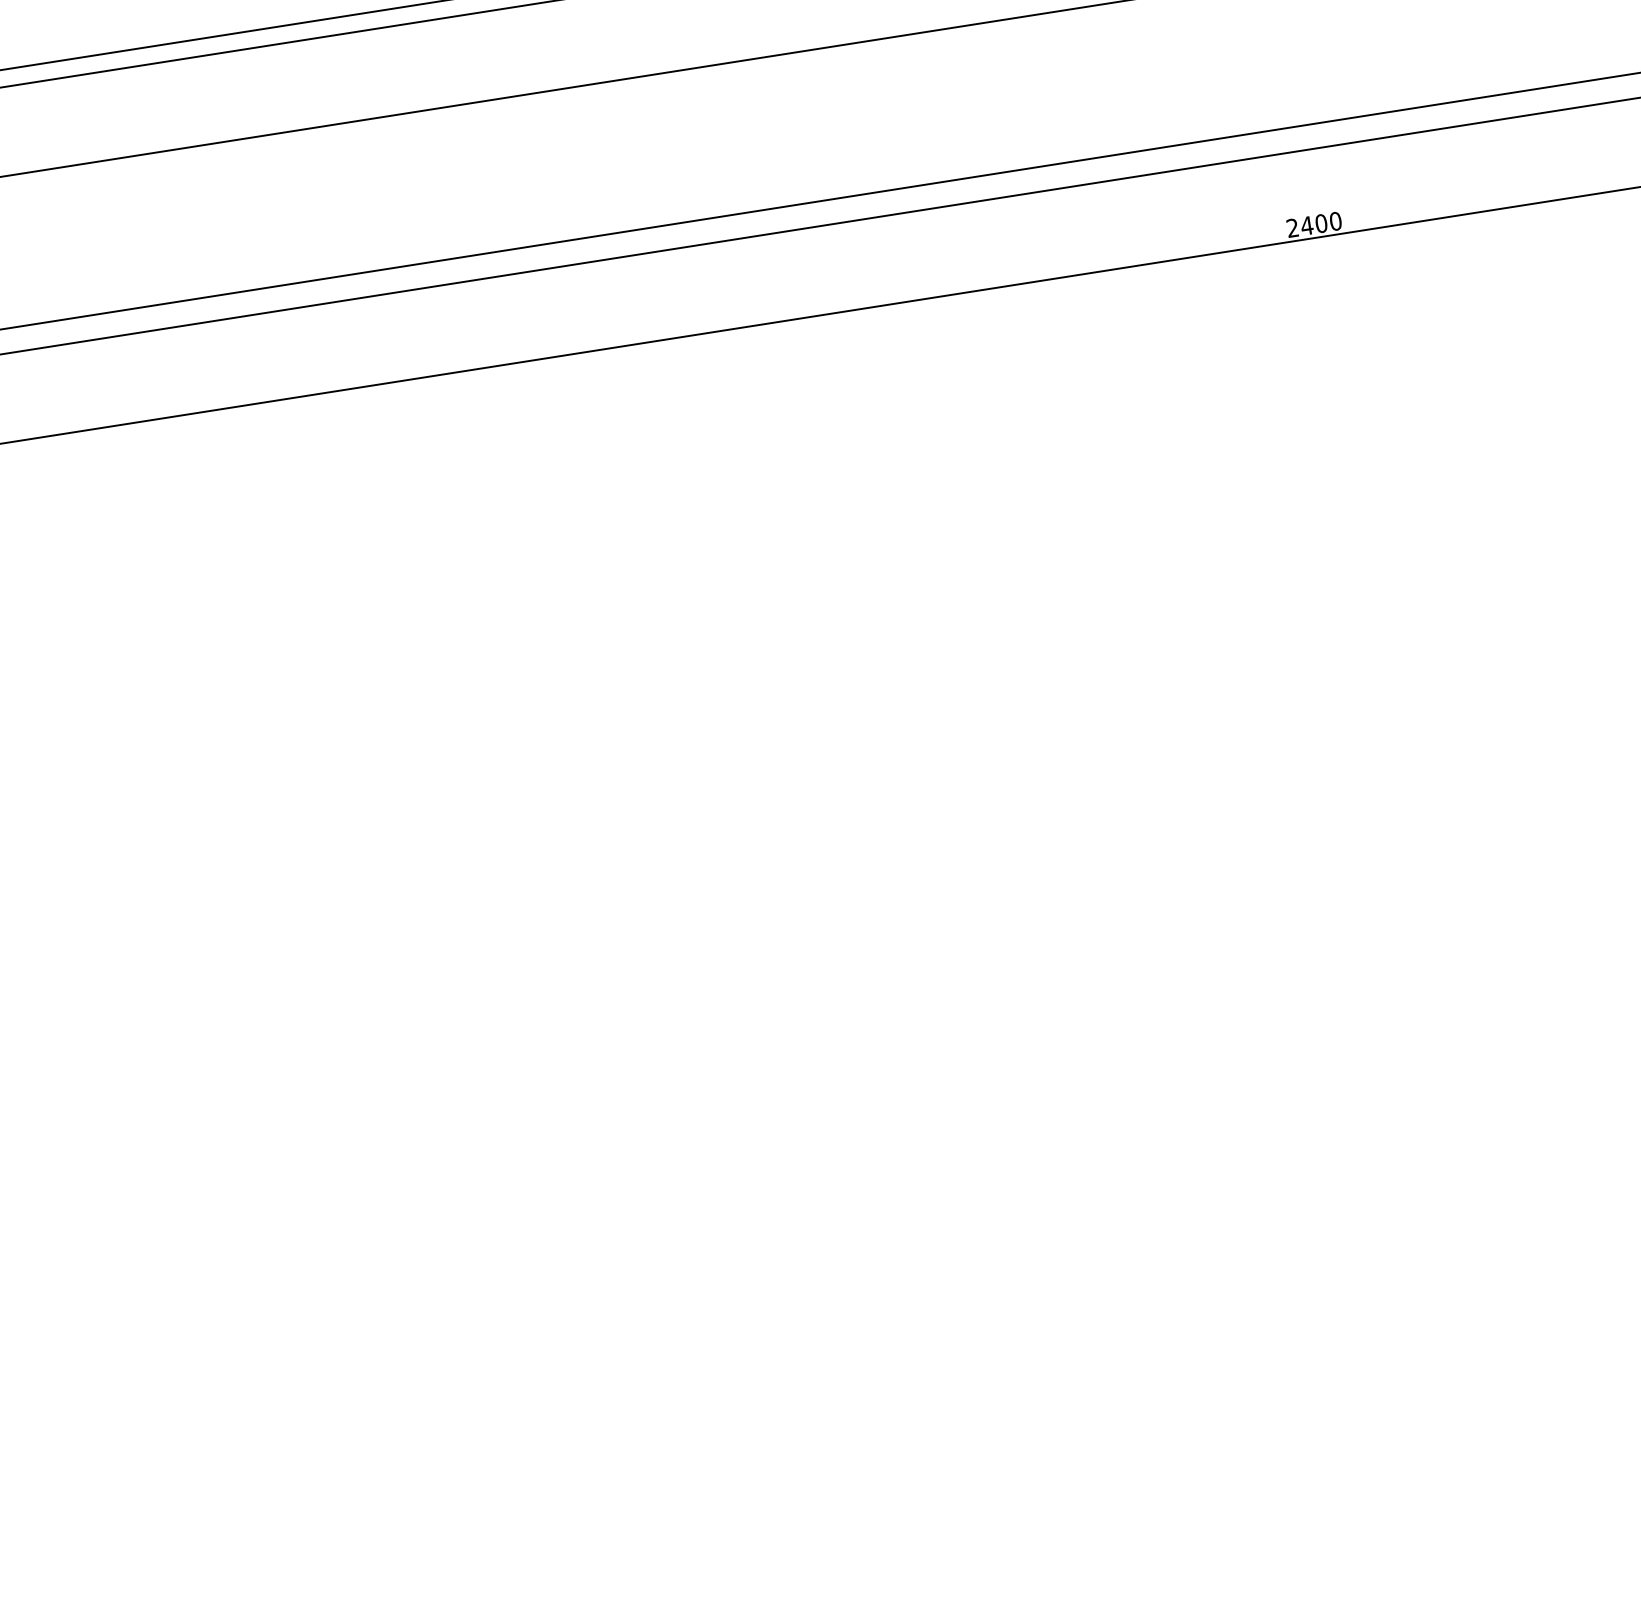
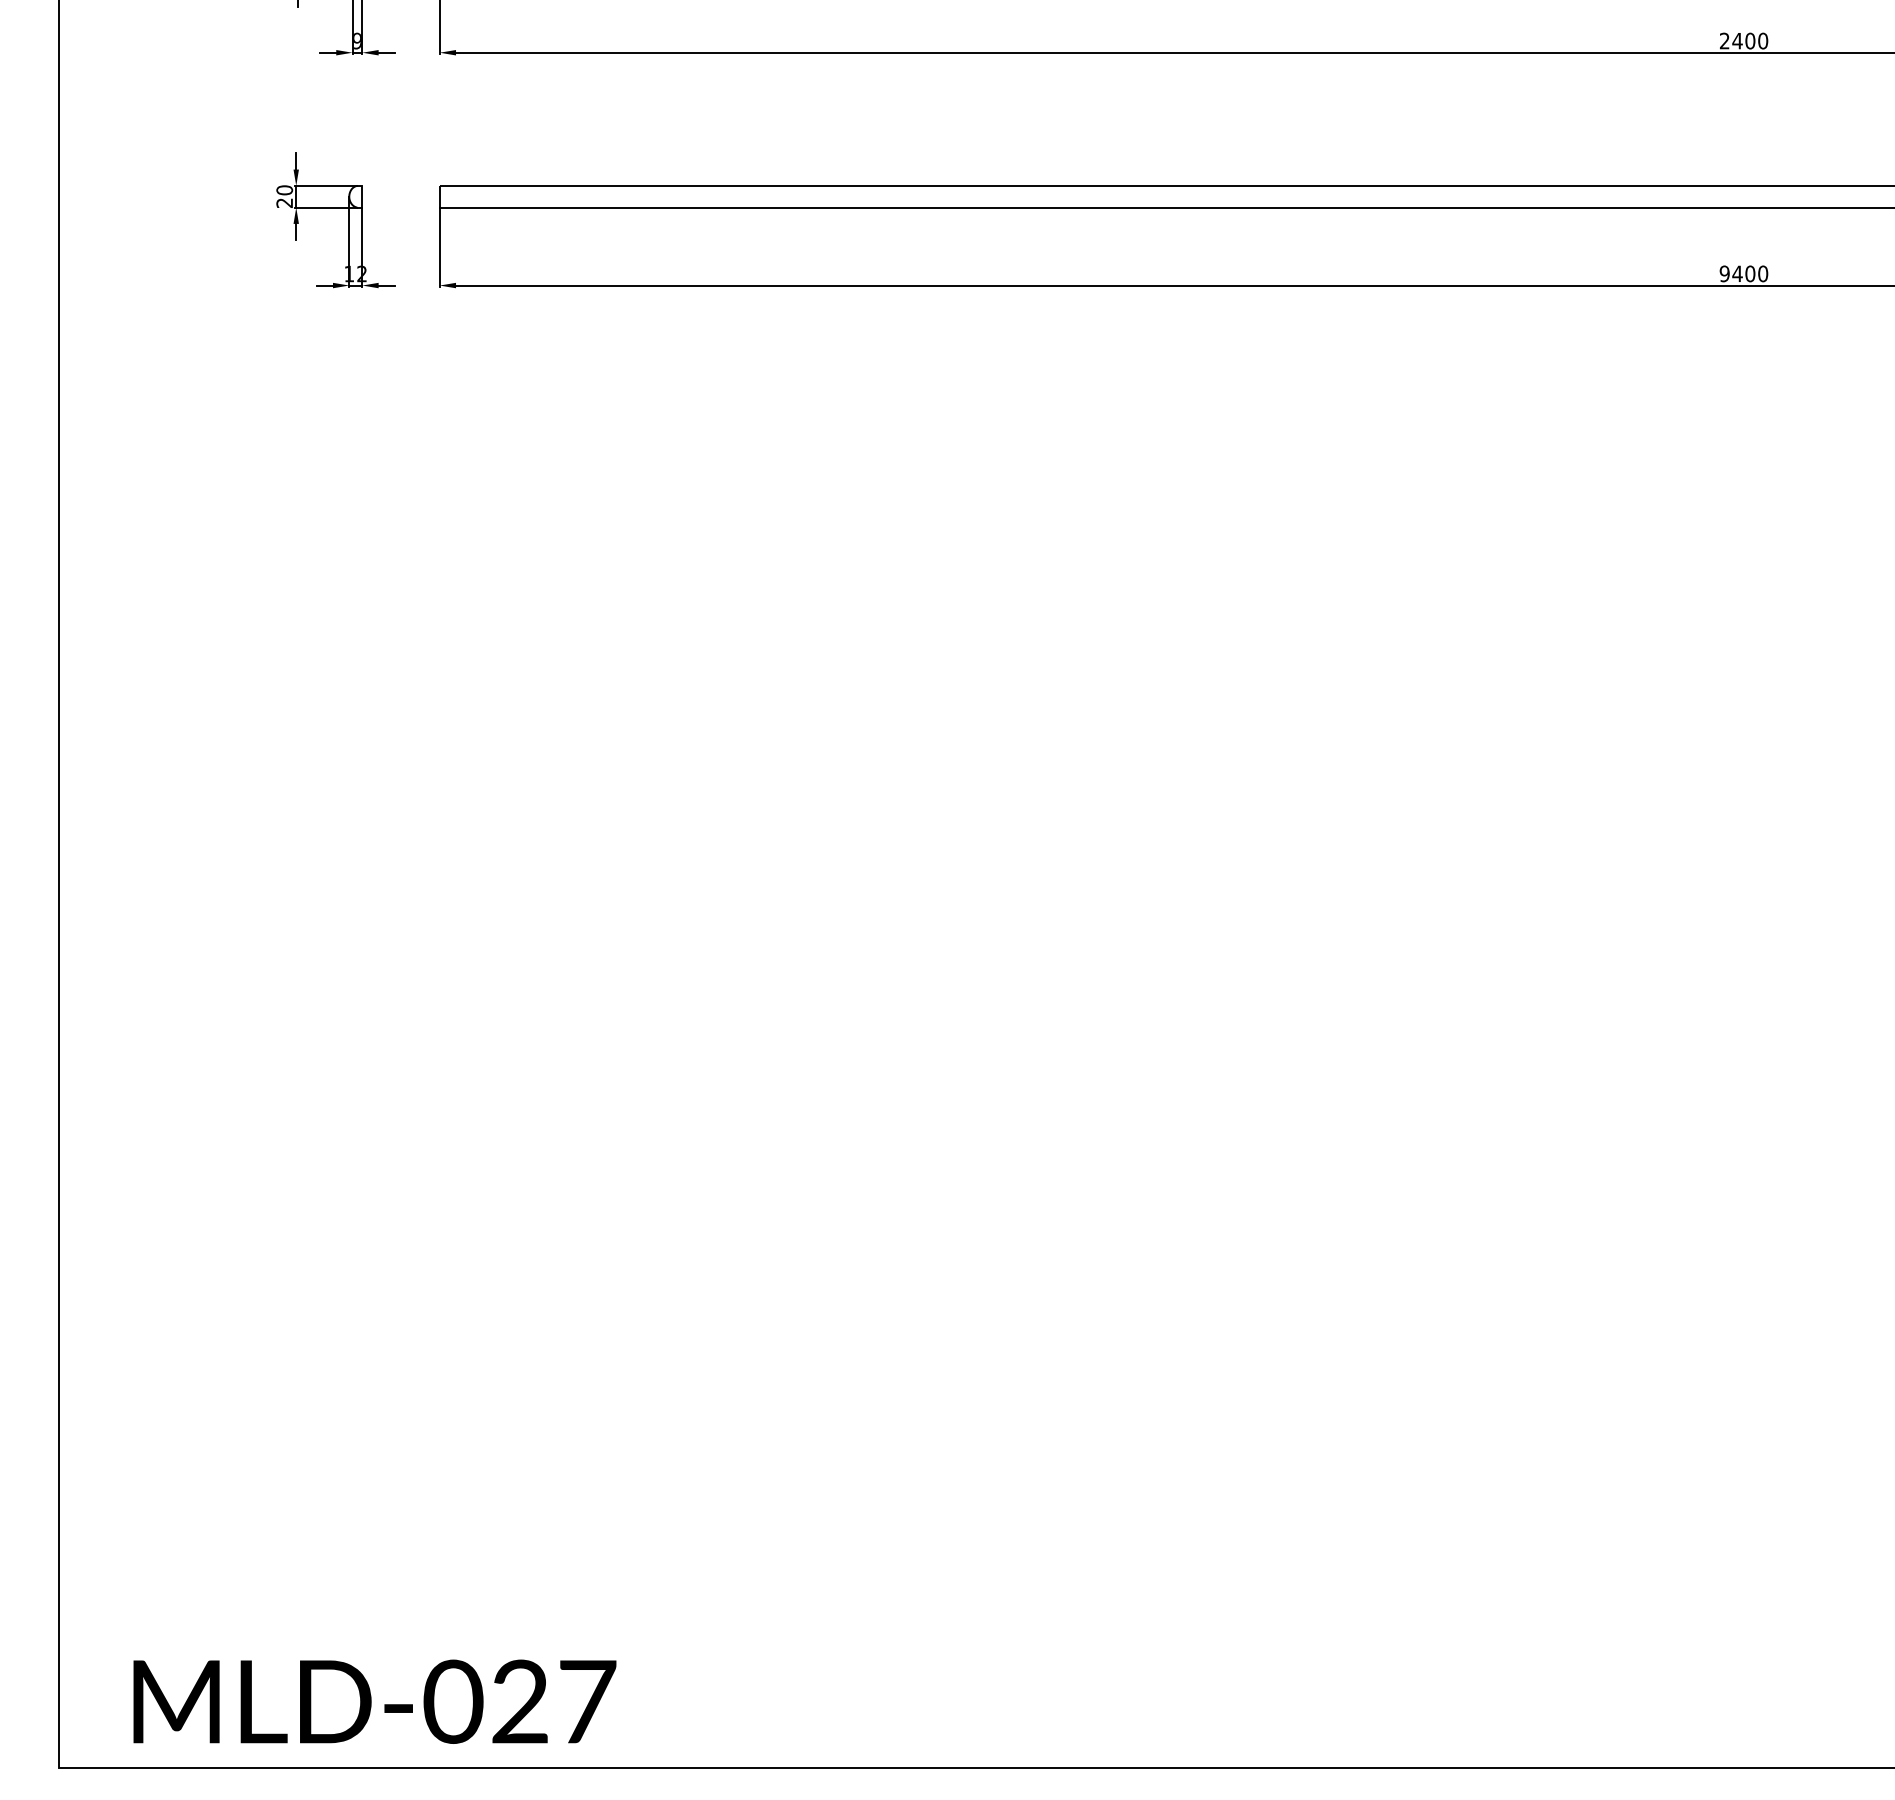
text: (1292, 227) -> (1724, 273), 2400 -> 9400

